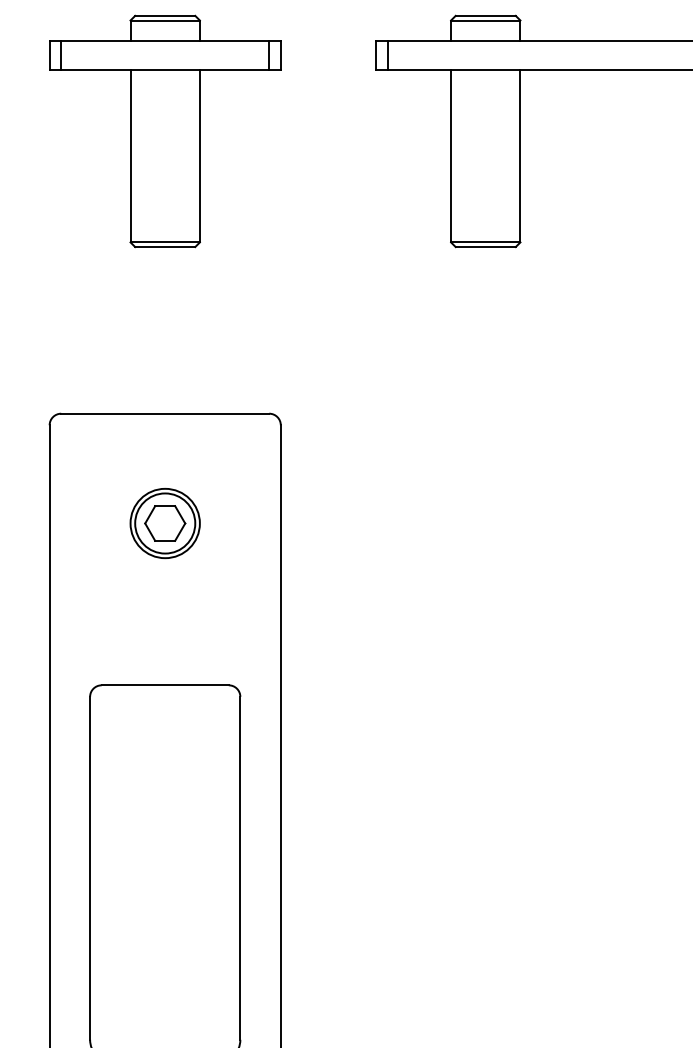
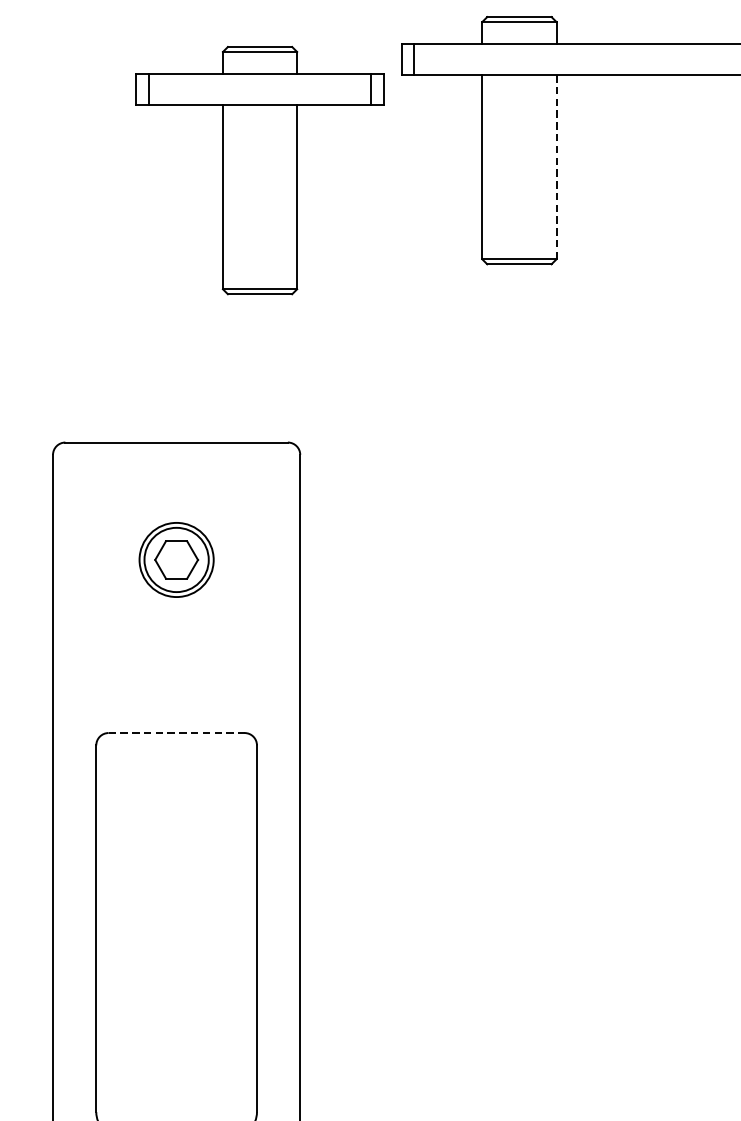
part: (165, 131) -> (260, 170), moved
line: (520, 156) -> (556, 167), solid -> dashed
line: (165, 685) -> (176, 733), solid -> dashed

